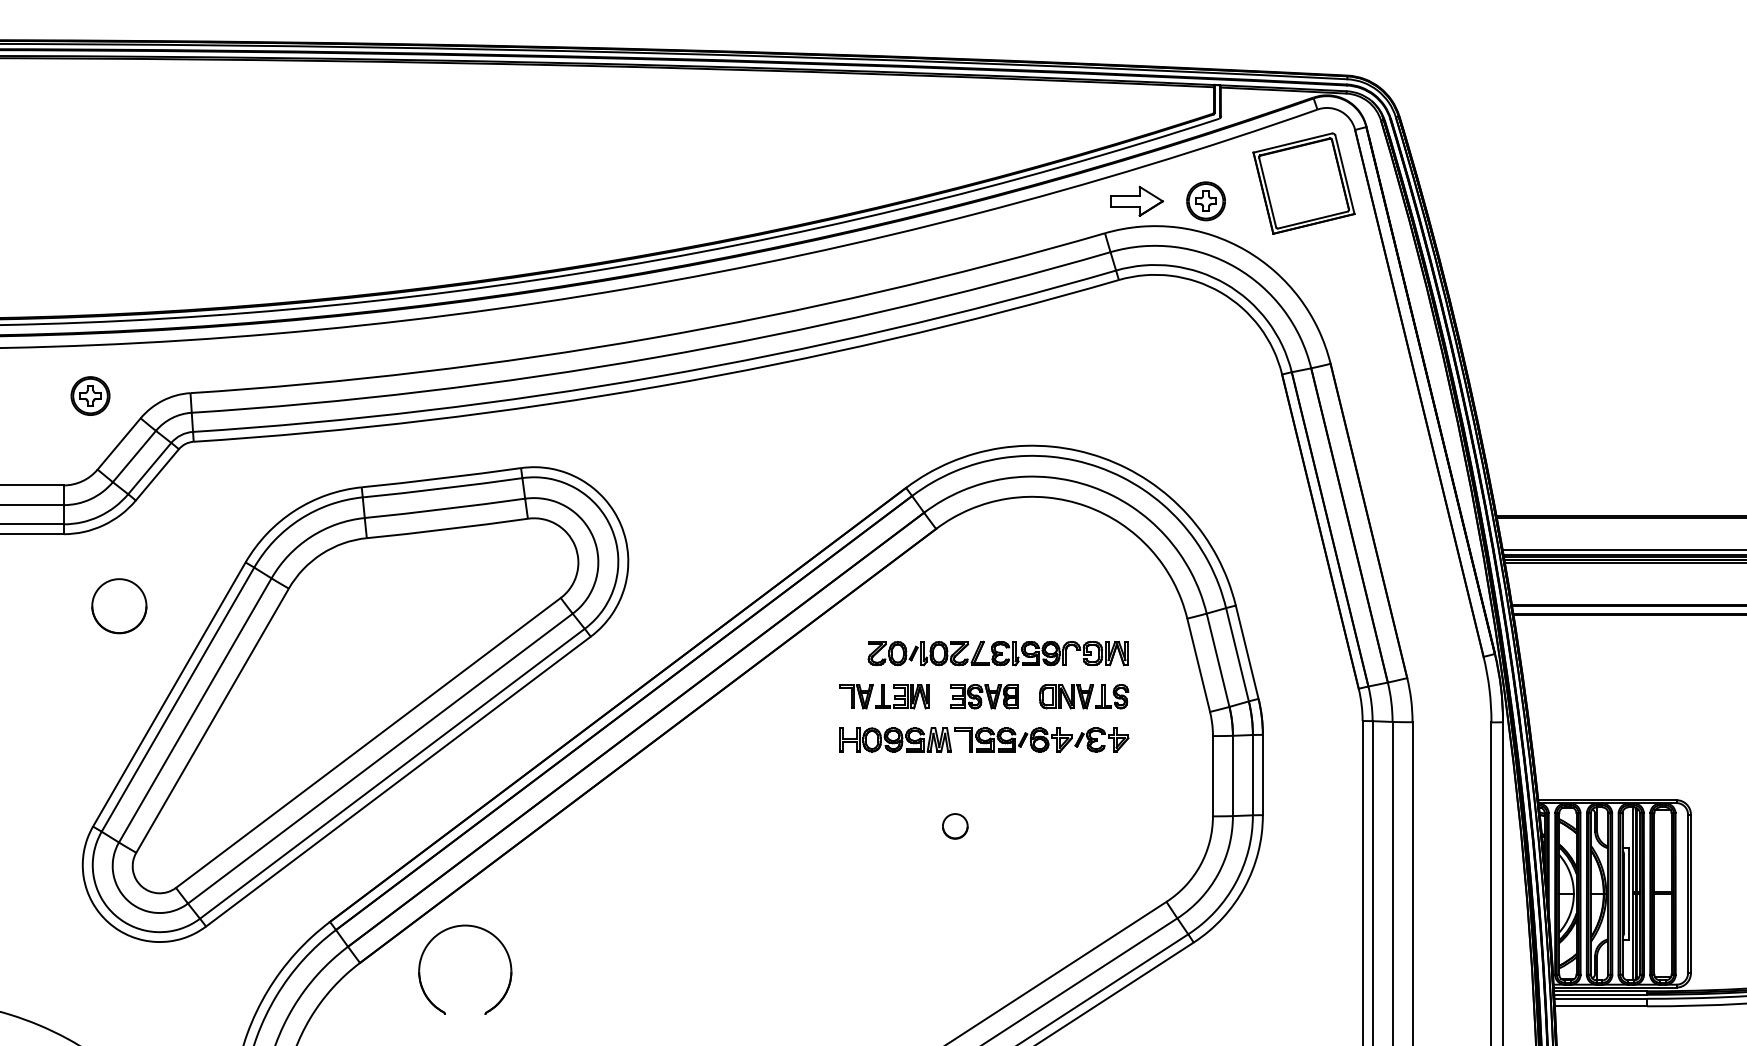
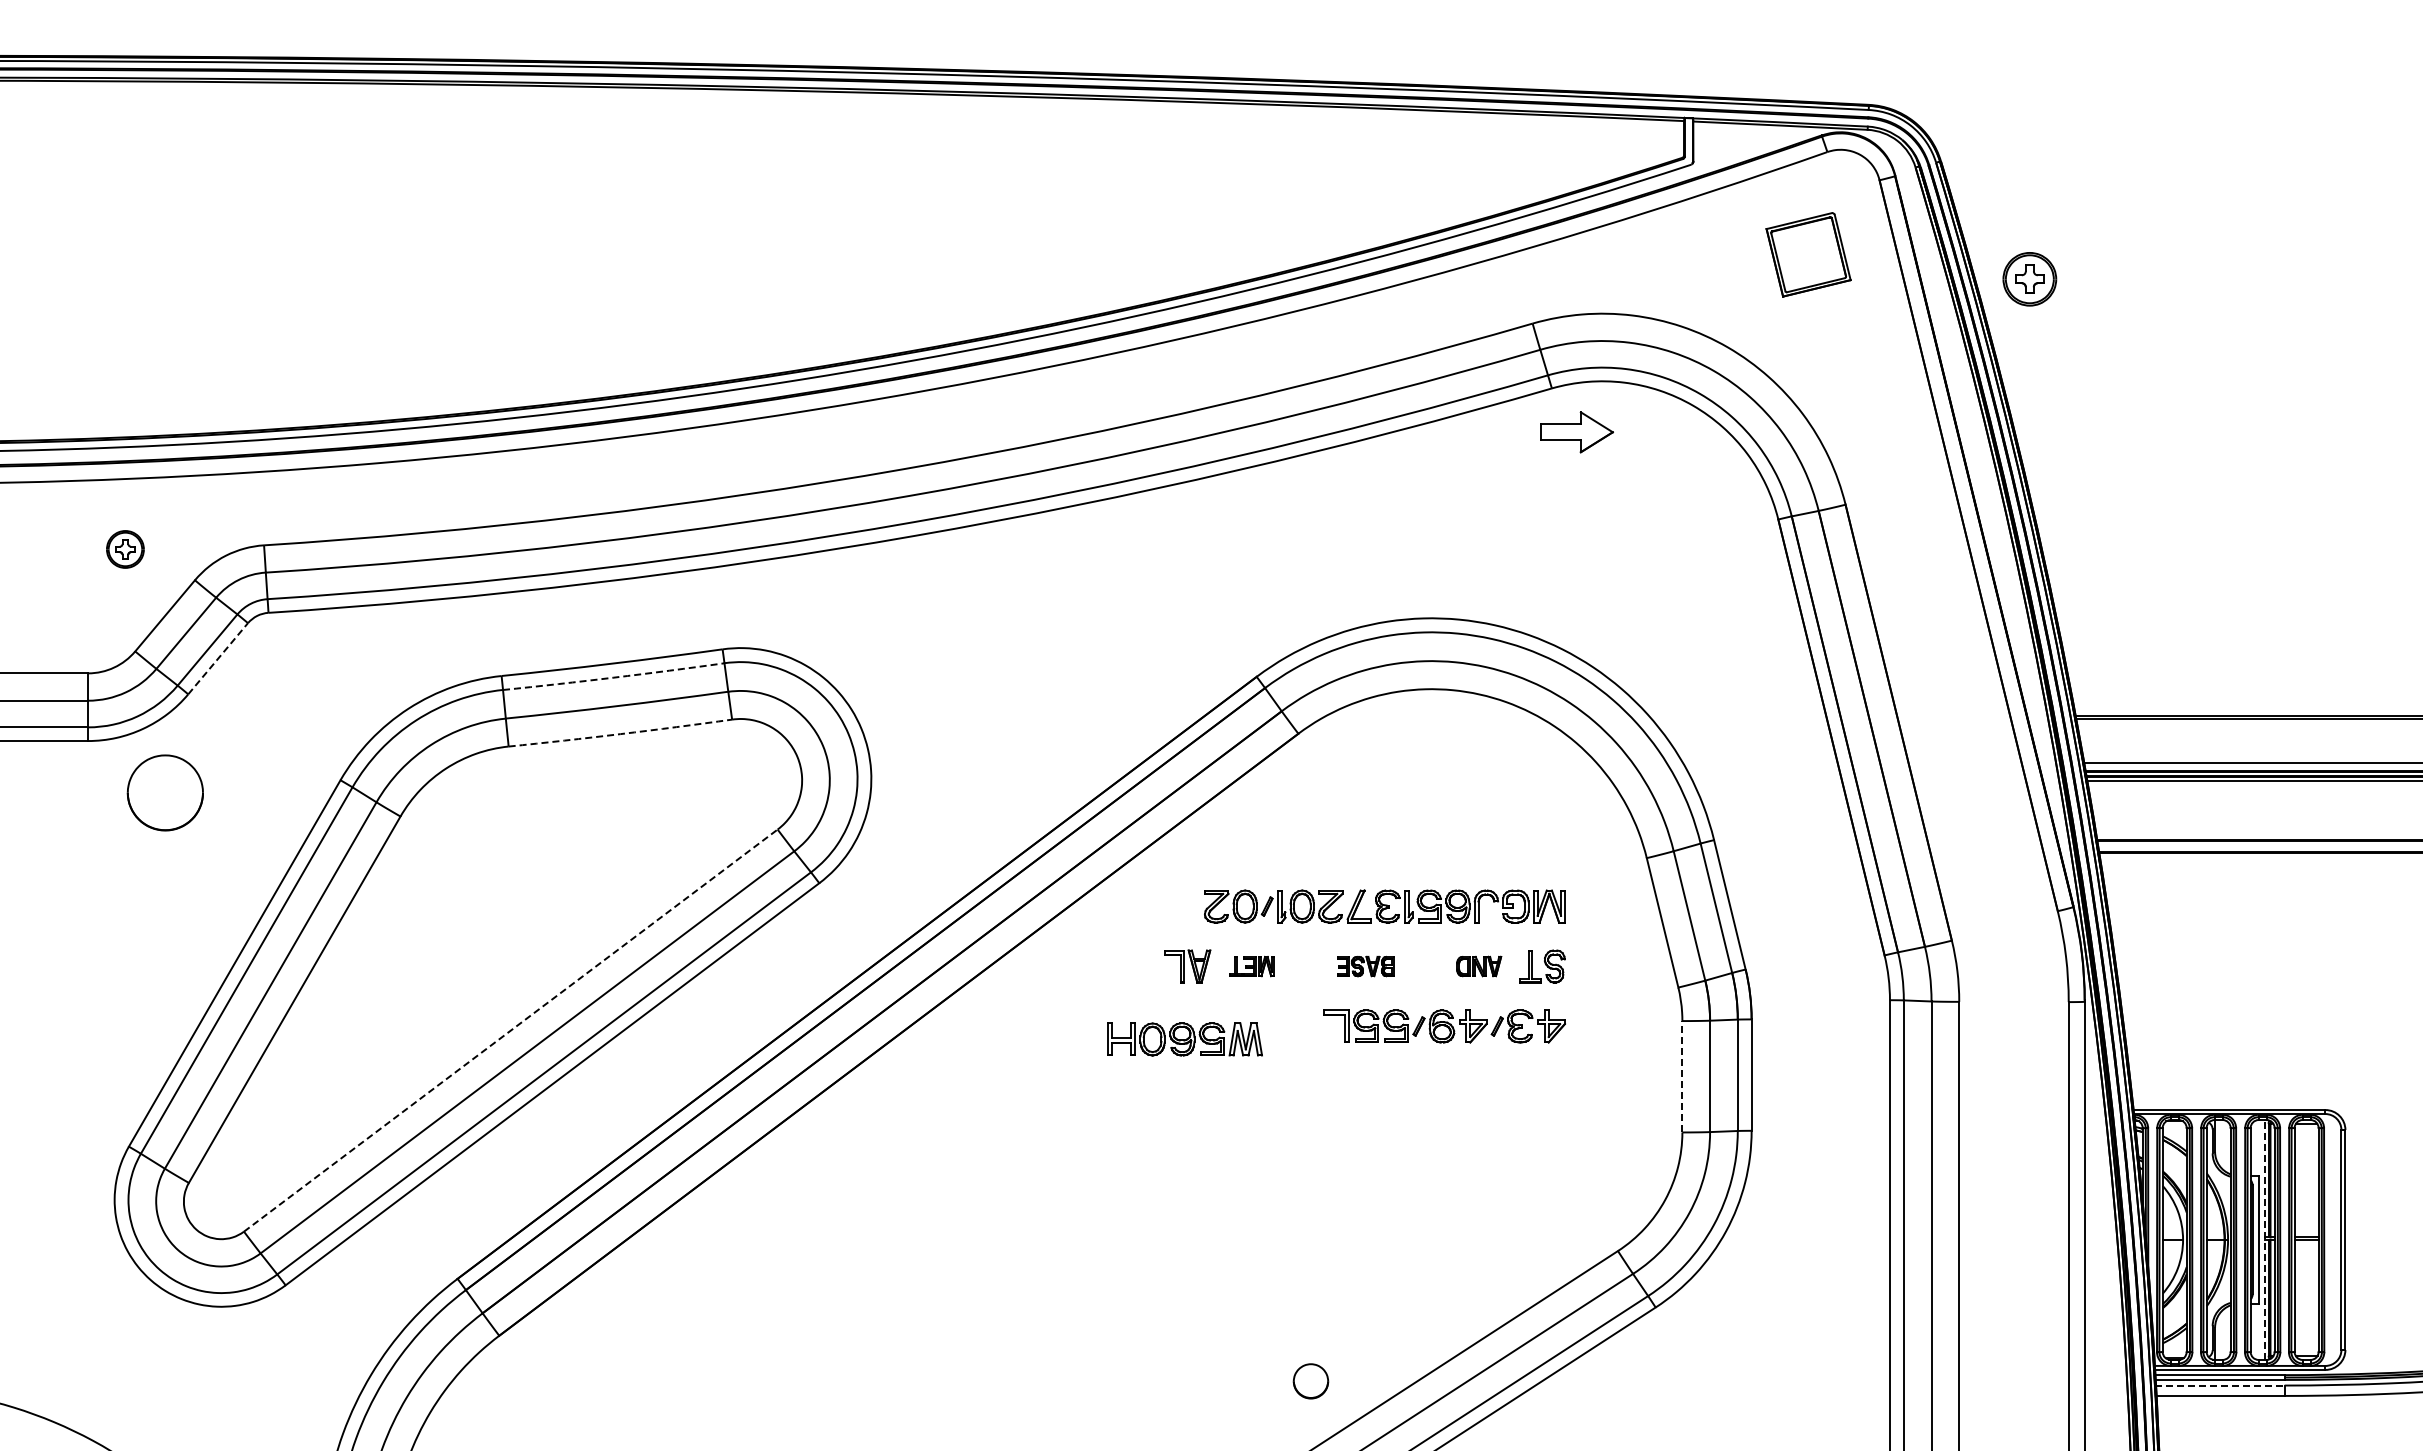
part: (1303, 183) -> (1808, 254), size x0.6
part: (1136, 201) -> (1576, 432), moved
part: (1205, 201) -> (2029, 279), moved
part: (90, 396) -> (125, 549), size x0.7
line: (157, 474) -> (218, 658), solid -> dashed
arc: (442, 488) -> (613, 677), solid -> dashed
arc: (447, 529) -> (620, 734), solid -> dashed
part: (118, 605) -> (164, 792), moved
part: (902, 696) -> (1251, 966), size x0.6
part: (984, 696) -> (1365, 966), size x0.6
part: (1065, 696) -> (1478, 966), size x0.6
part: (895, 739) -> (1184, 1039), moved
line: (368, 742) -> (511, 1030), solid -> dashed
line: (1213, 776) -> (1682, 1076), solid -> dashed
part: (954, 826) -> (1310, 1381), moved
line: (1632, 893) -> (2264, 1239), solid -> dashed
part: (469, 926) -> (650, 1285), removed
line: (1600, 998) -> (2220, 1385), solid -> dashed

